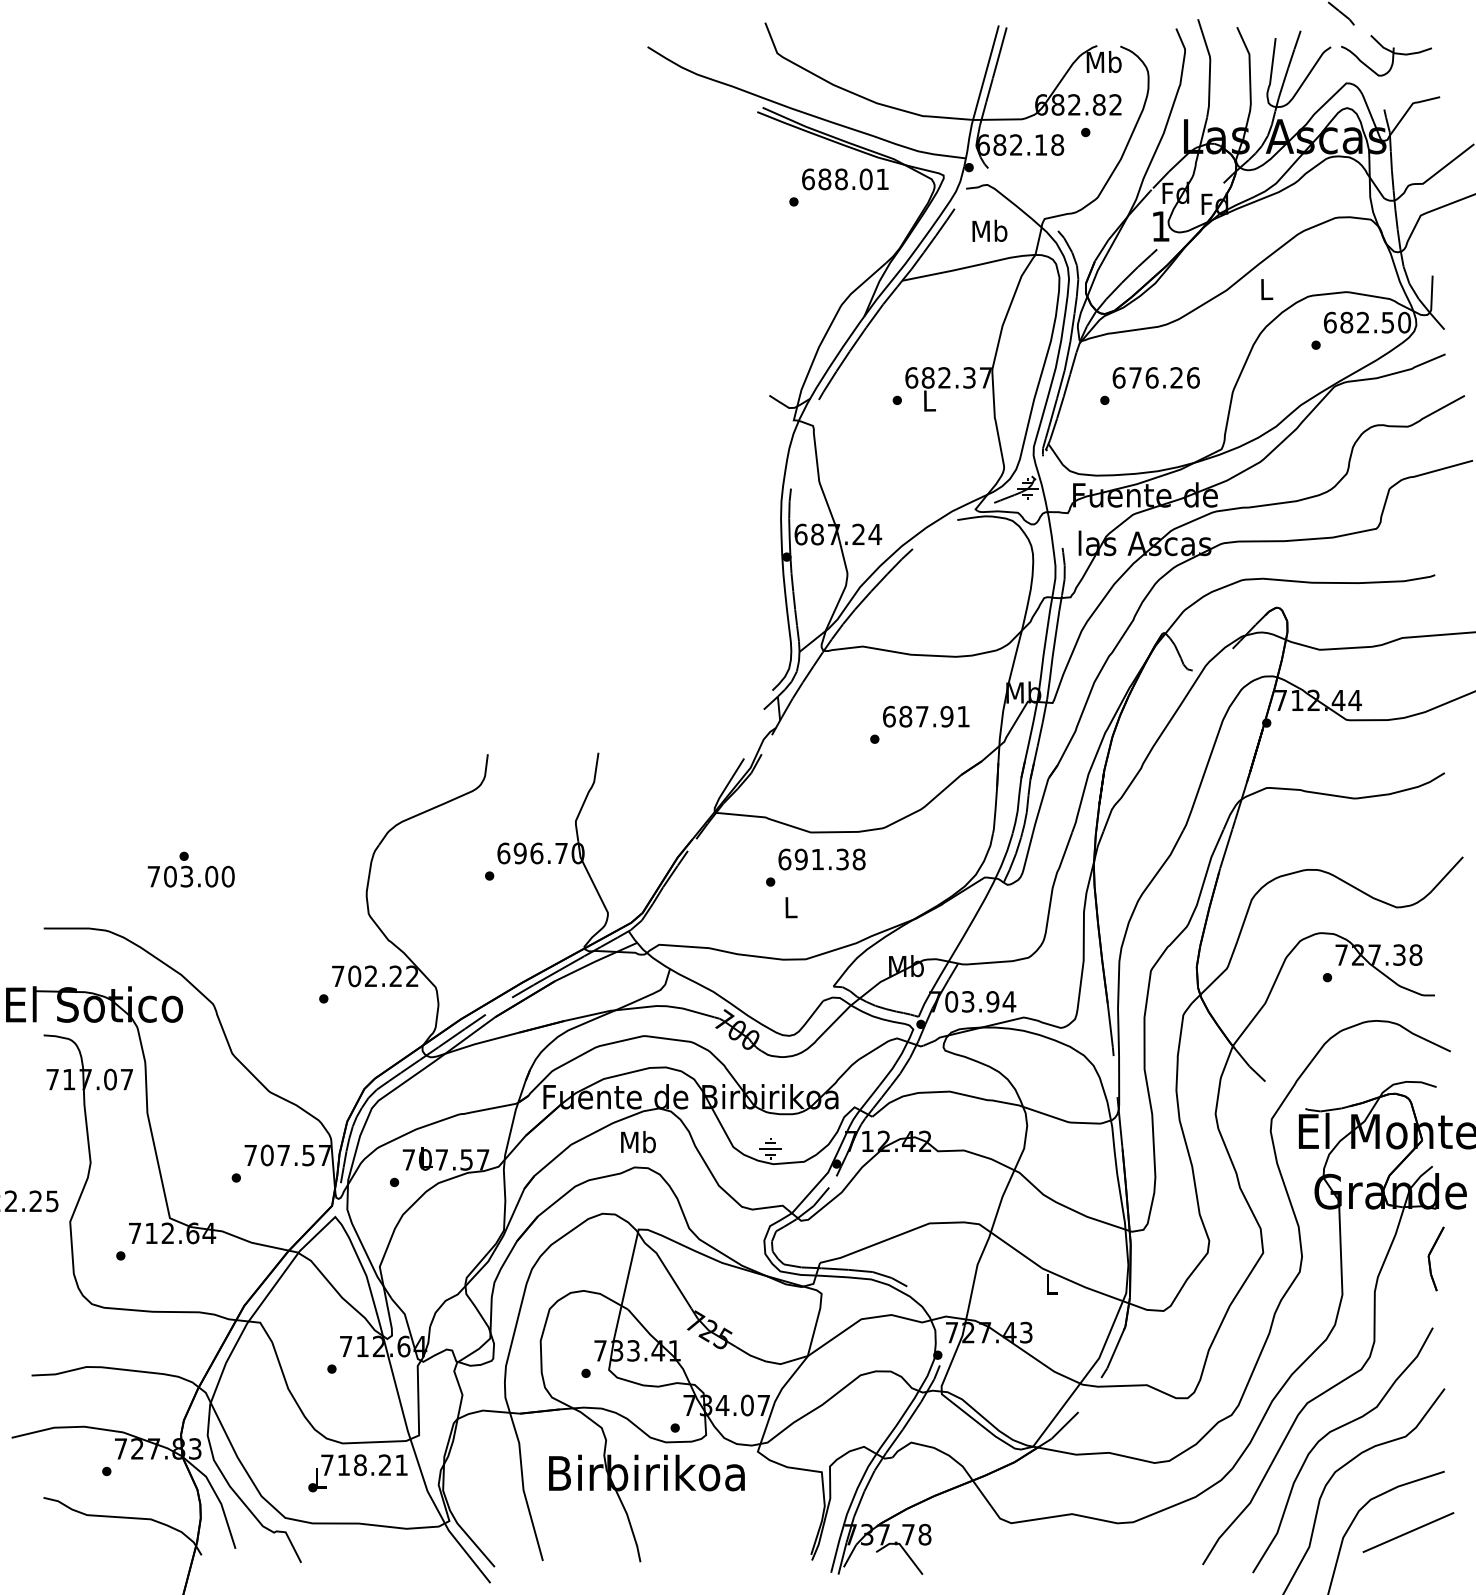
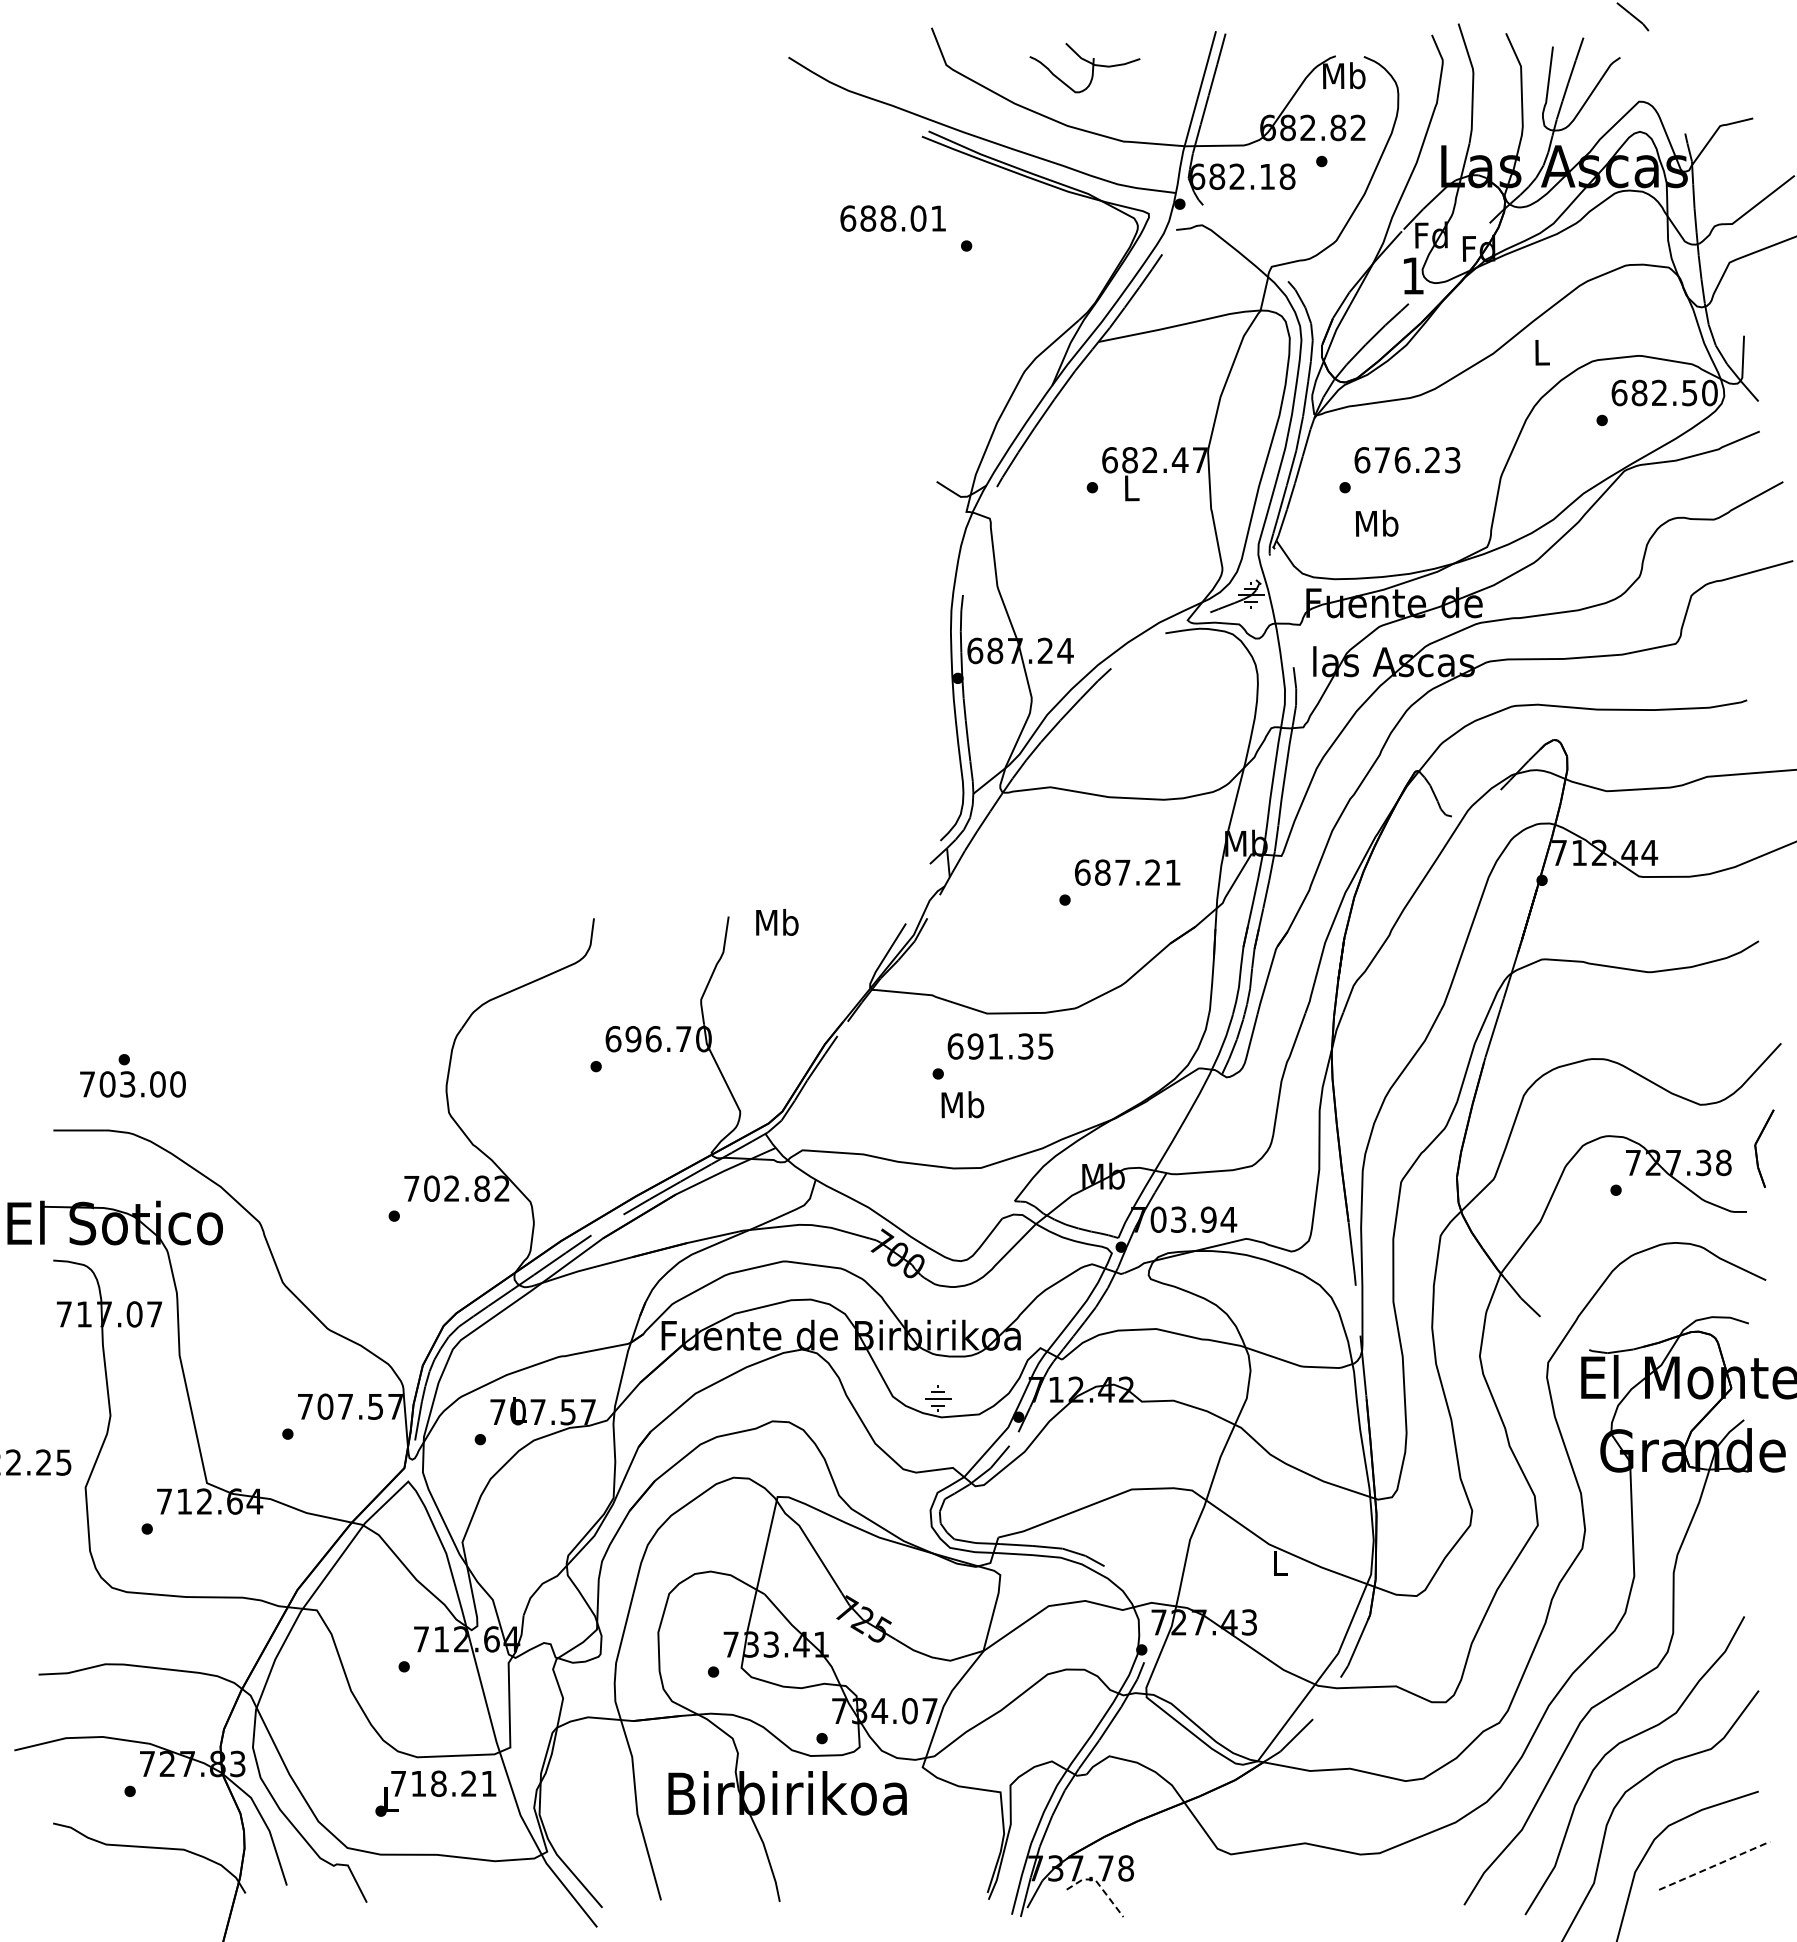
part: (1388, 51) -> (1087, 62), moved
text: (844, 179) -> (892, 218), moved
text: (990, 230) -> (1377, 522), moved
text: (968, 378) -> (1179, 460), 682.37 -> 682.47
text: (1193, 378) -> (1452, 460), 676.26 -> 676.23
text: (946, 716) -> (1152, 872), 687.91 -> 687.21
text: (858, 859) -> (1045, 1046), 691.38 -> 691.35
text: (190, 869) -> (132, 1075), moved
text: (790, 907) -> (962, 1104), L -> Mb
text: (396, 976) -> (482, 1188), 702.22 -> 702.82
text: (638, 1142) -> (777, 922), moved
part: (1429, 1258) -> (1756, 1148), moved
line: (1408, 1532) -> (1714, 1865), solid -> dashed
line: (903, 1548) -> (1099, 1885), solid -> dashed

